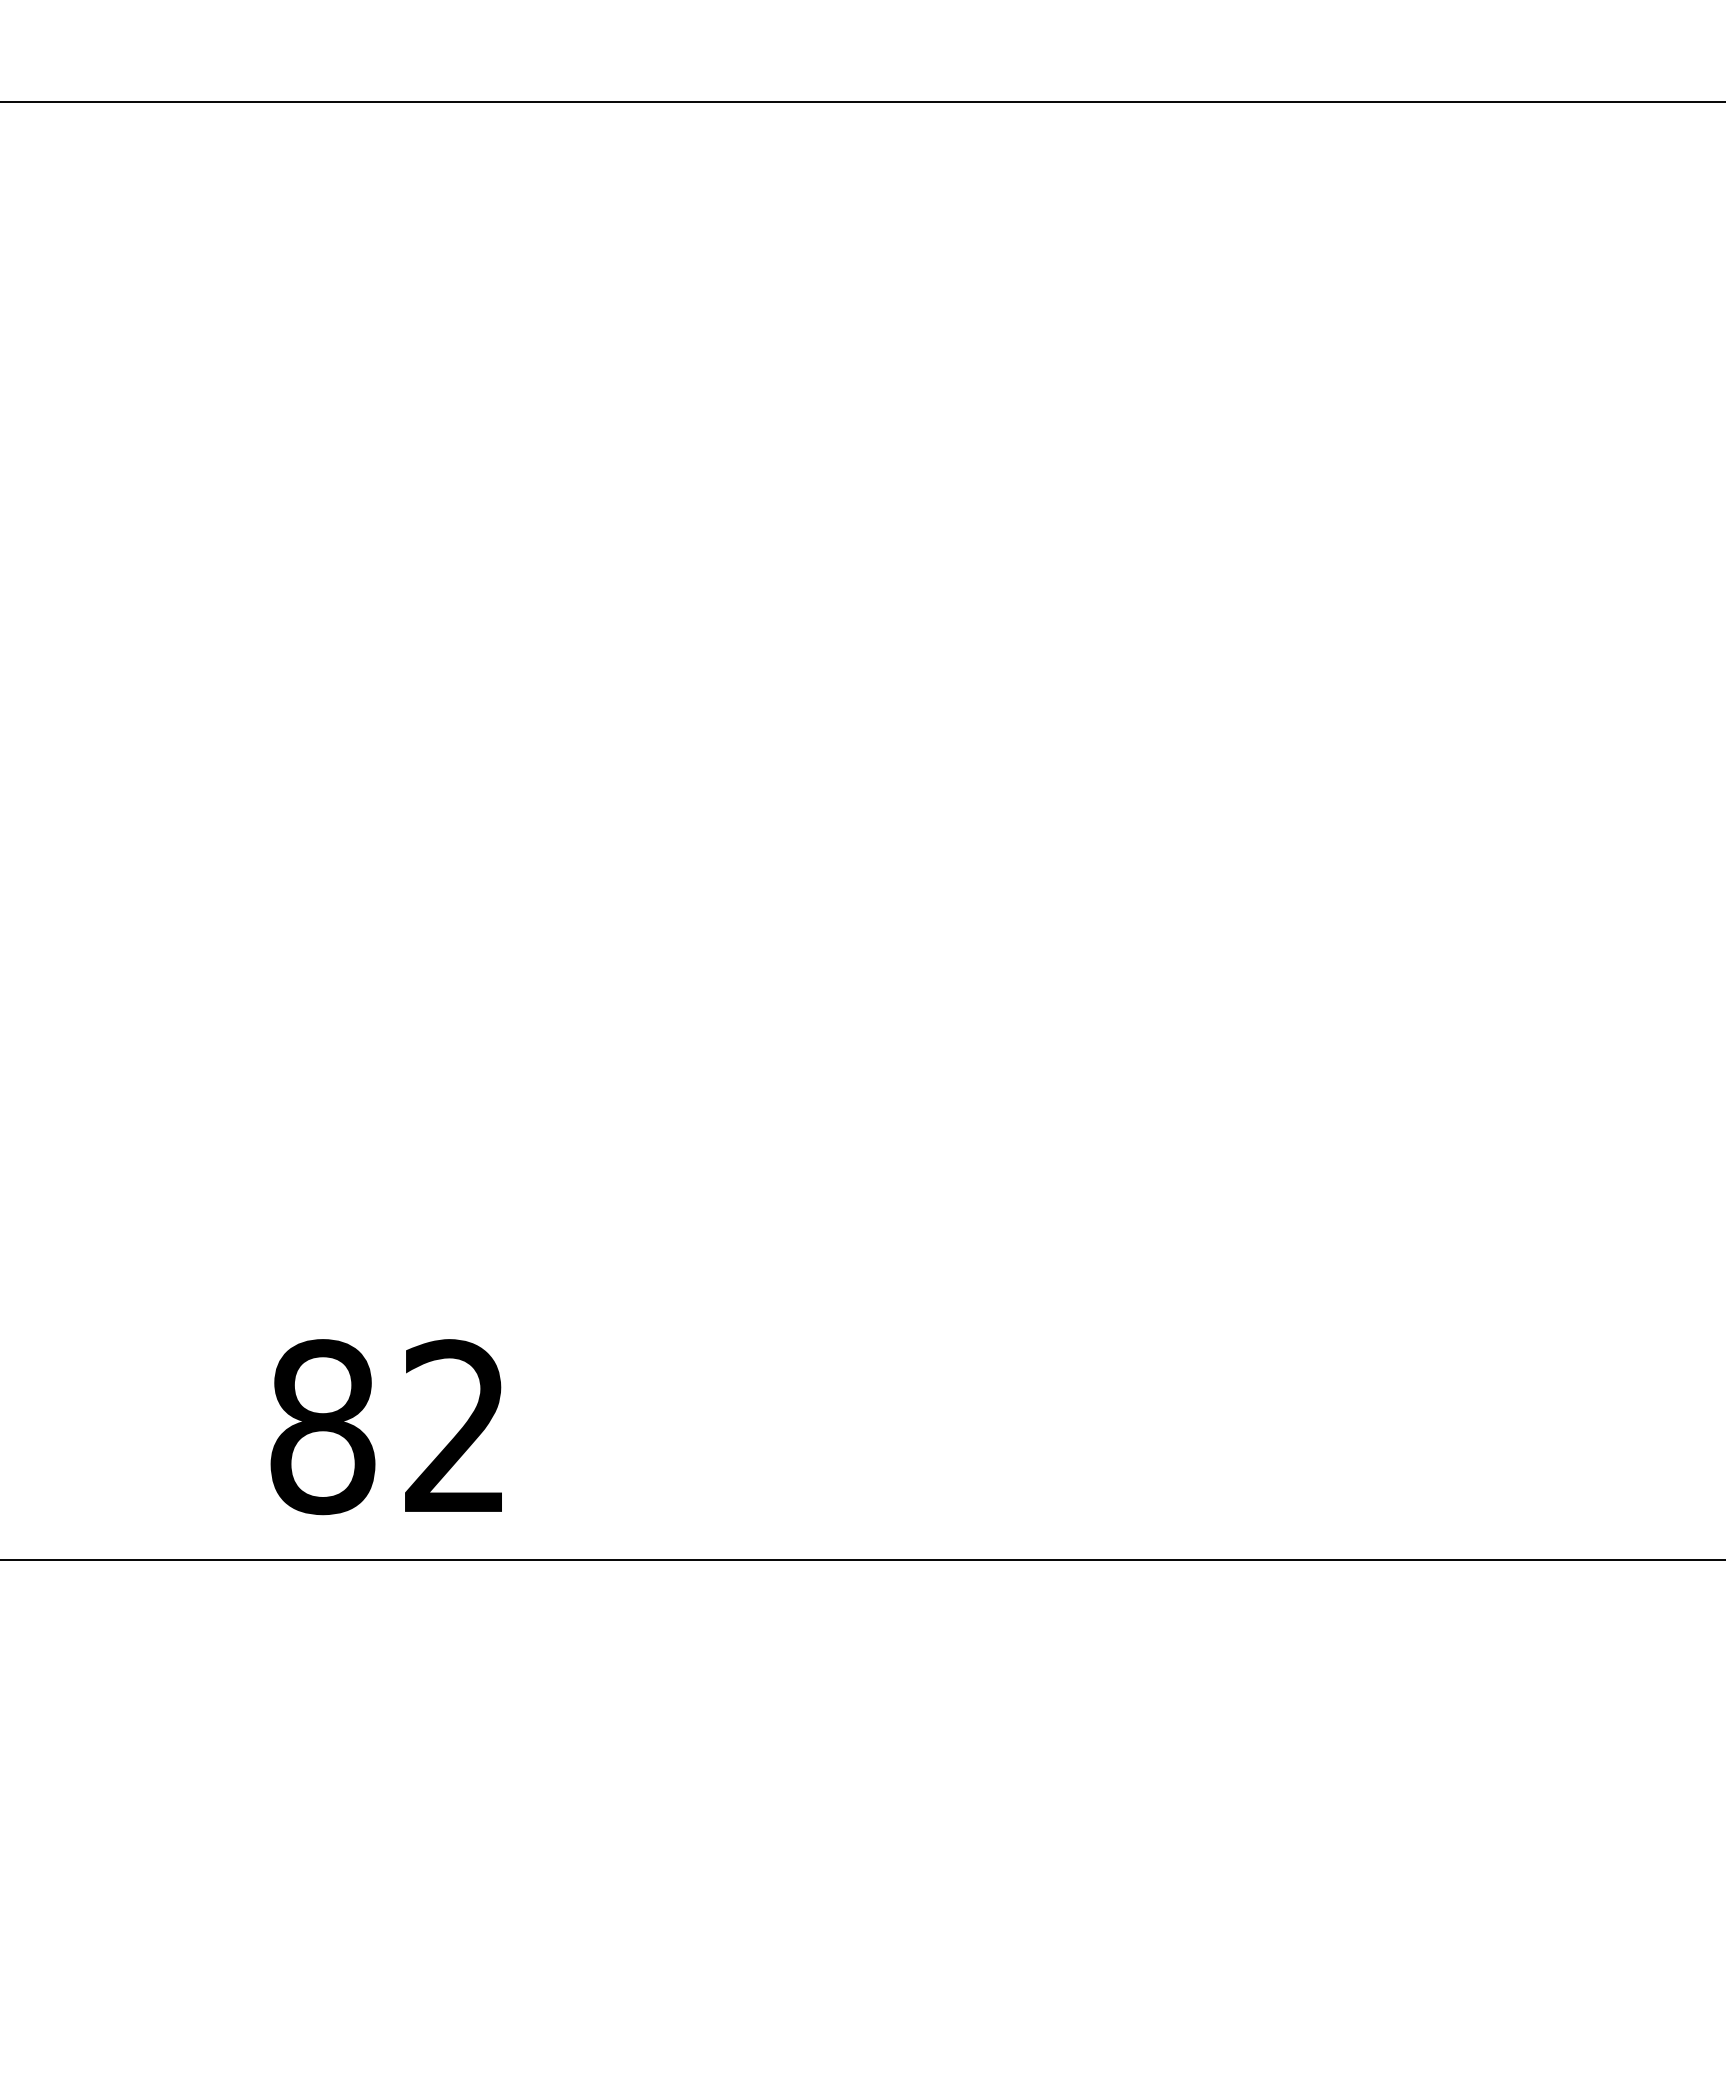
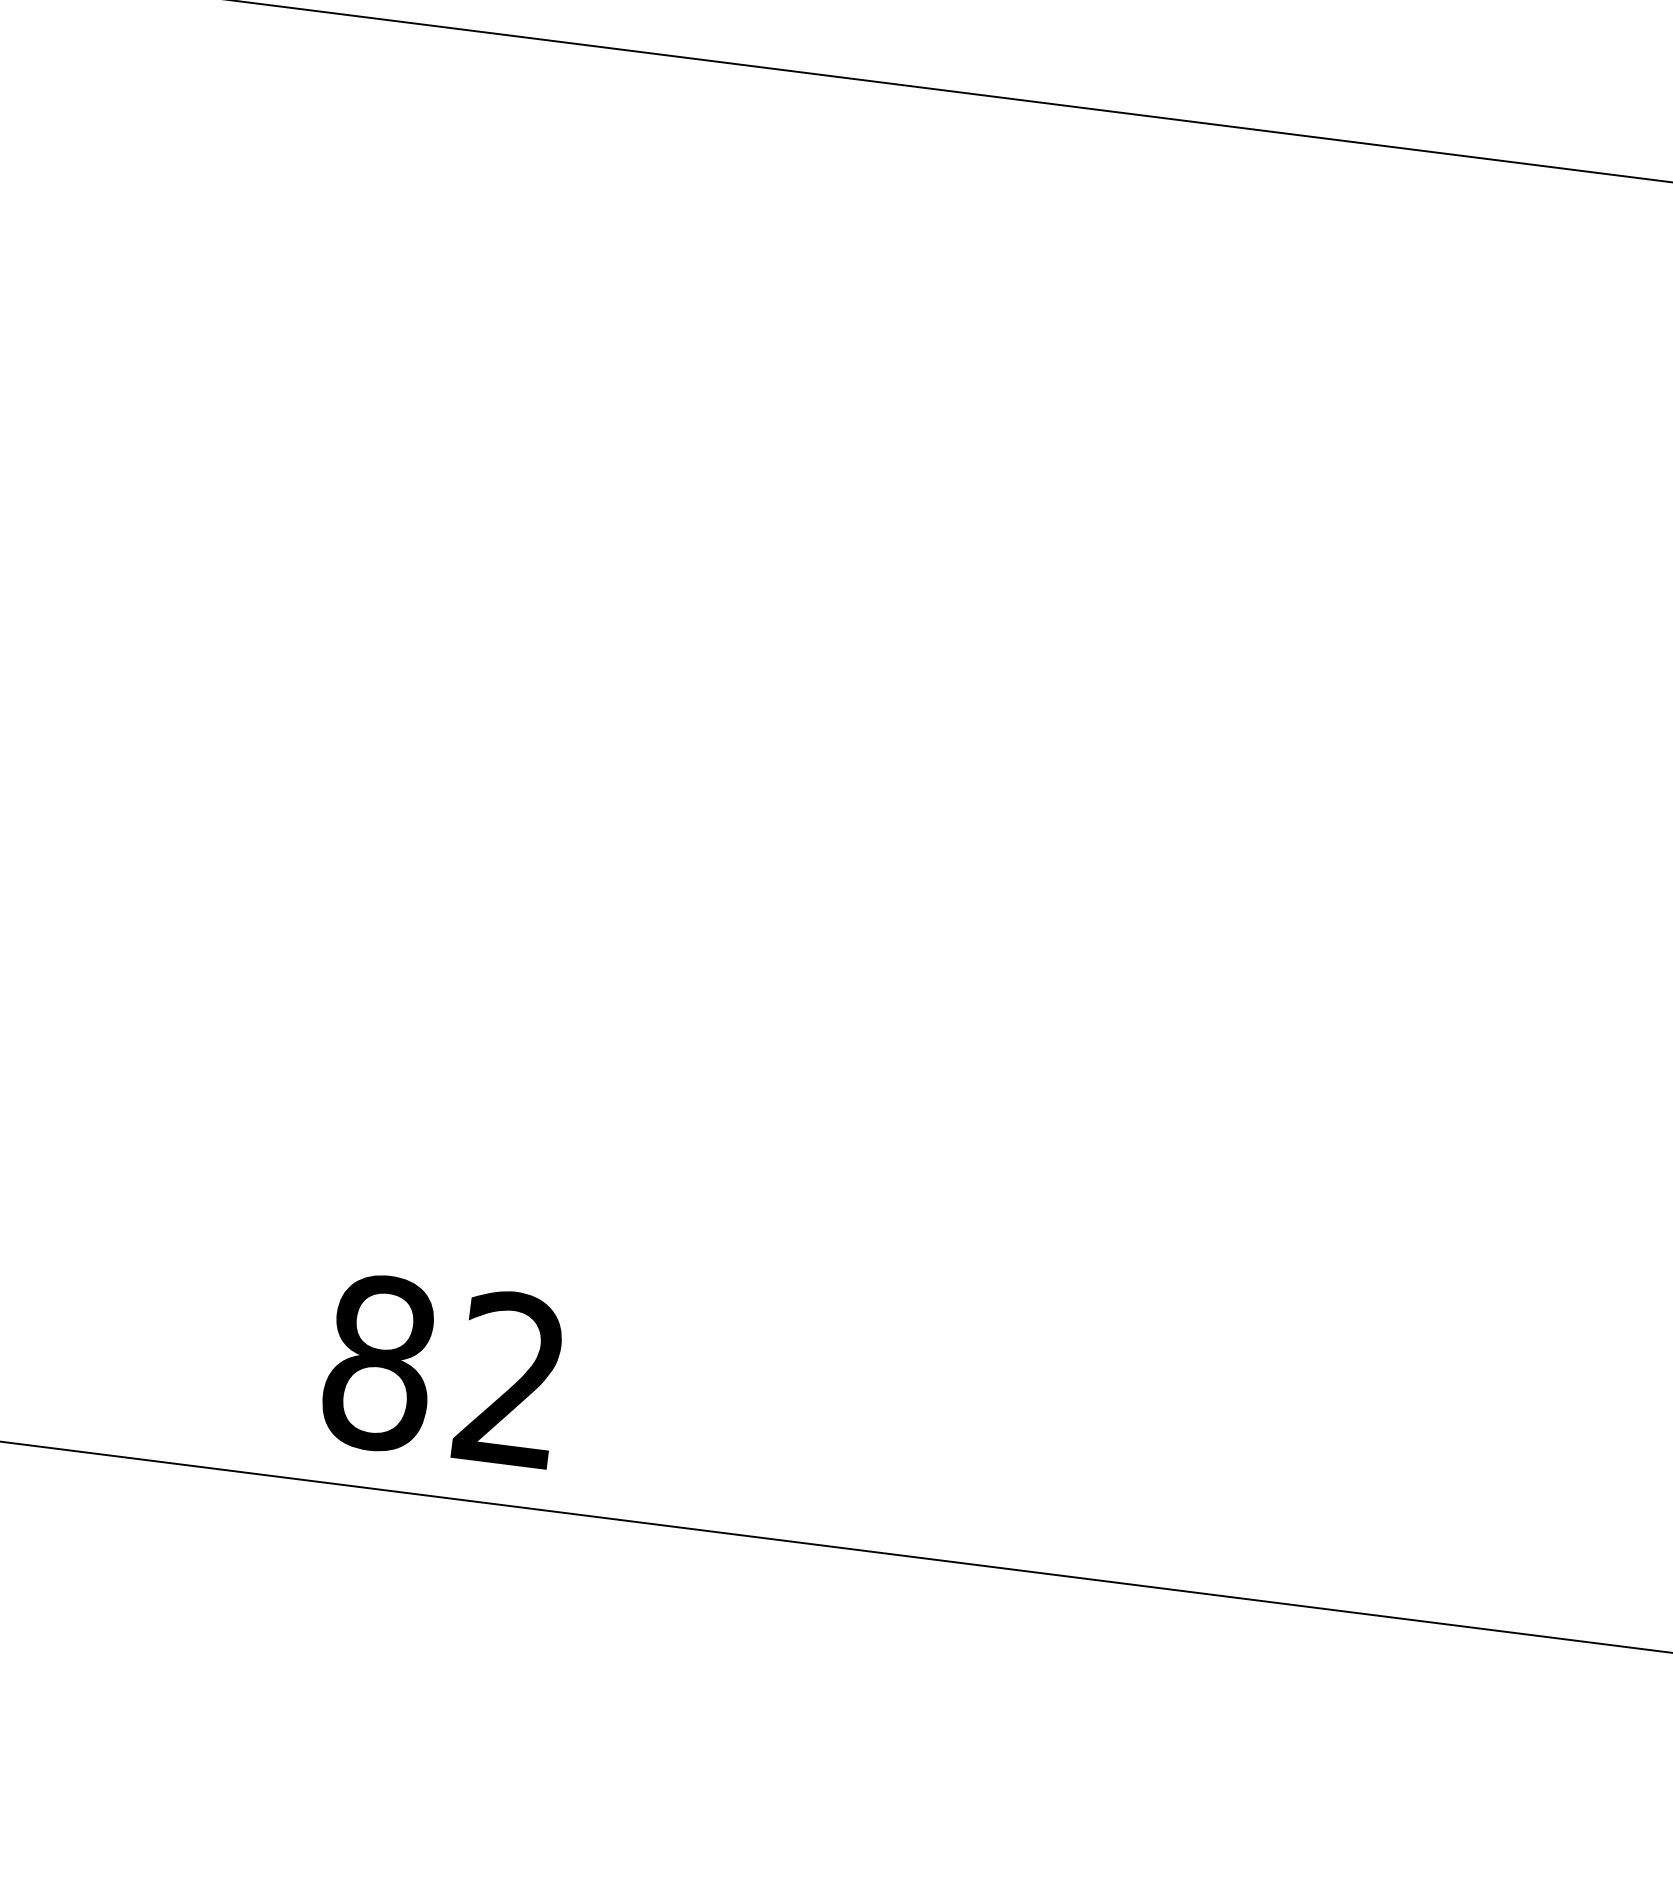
text: (385, 1427) -> (441, 1371), moved

